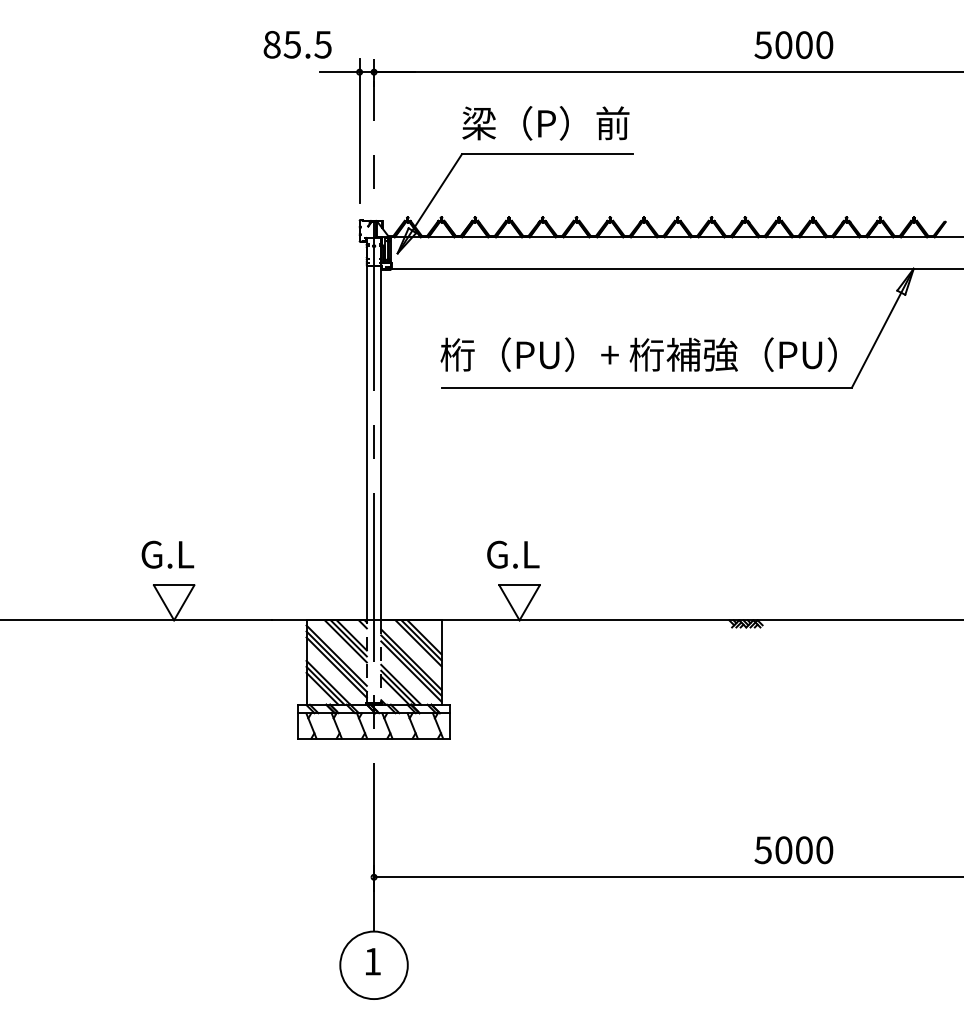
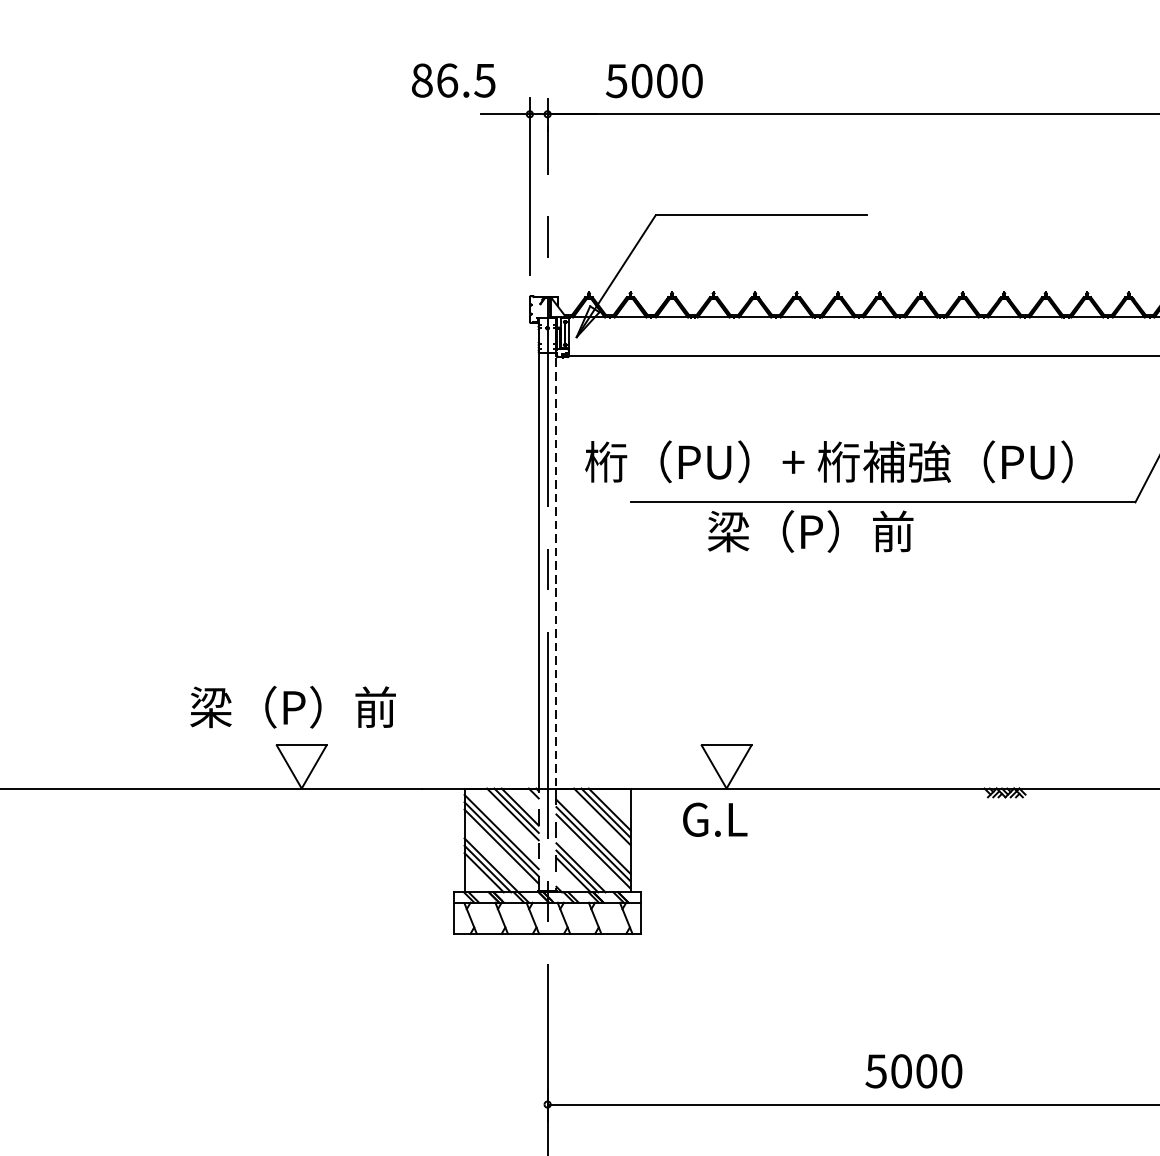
text: (292, 44) -> (447, 80), 85.5 -> 86.5
text: (793, 45) -> (653, 81), moved
text: (545, 123) -> (810, 531), moved
text: (638, 354) -> (828, 461), moved
line: (381, 429) -> (556, 553), solid -> dashed
text: (166, 554) -> (292, 707), G.L -> 梁（P）前
text: (513, 554) -> (715, 819), moved
text: (793, 850) -> (913, 1071), moved

